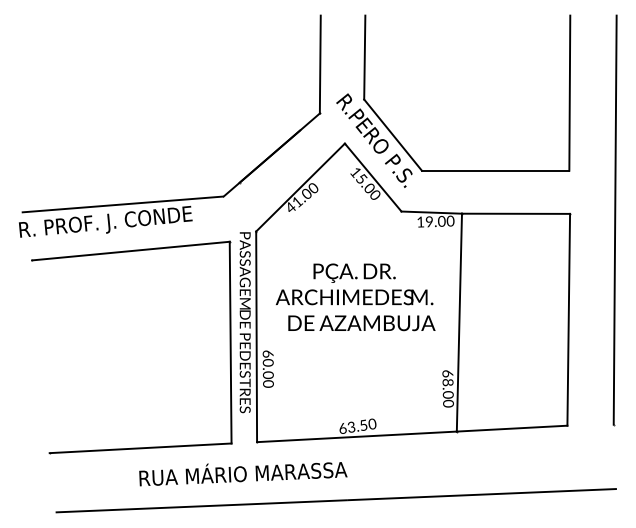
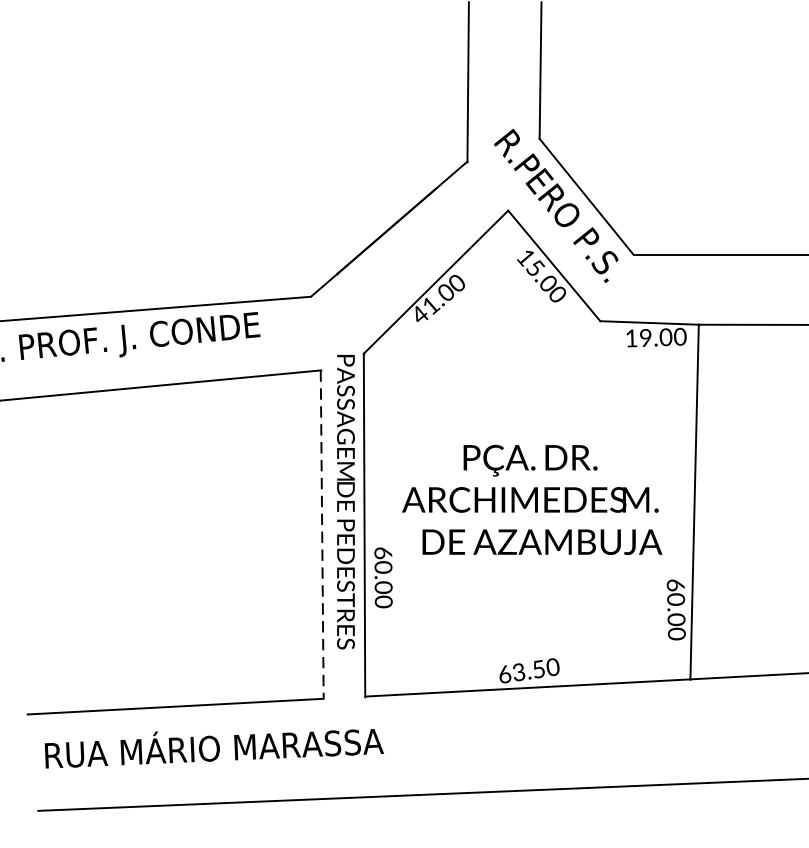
text: (355, 297) -> (531, 500), moved
line: (230, 342) -> (321, 534), solid -> dashed
text: (447, 382) -> (675, 599), 68.00 -> 60.00
text: (243, 474) -> (214, 749), moved

